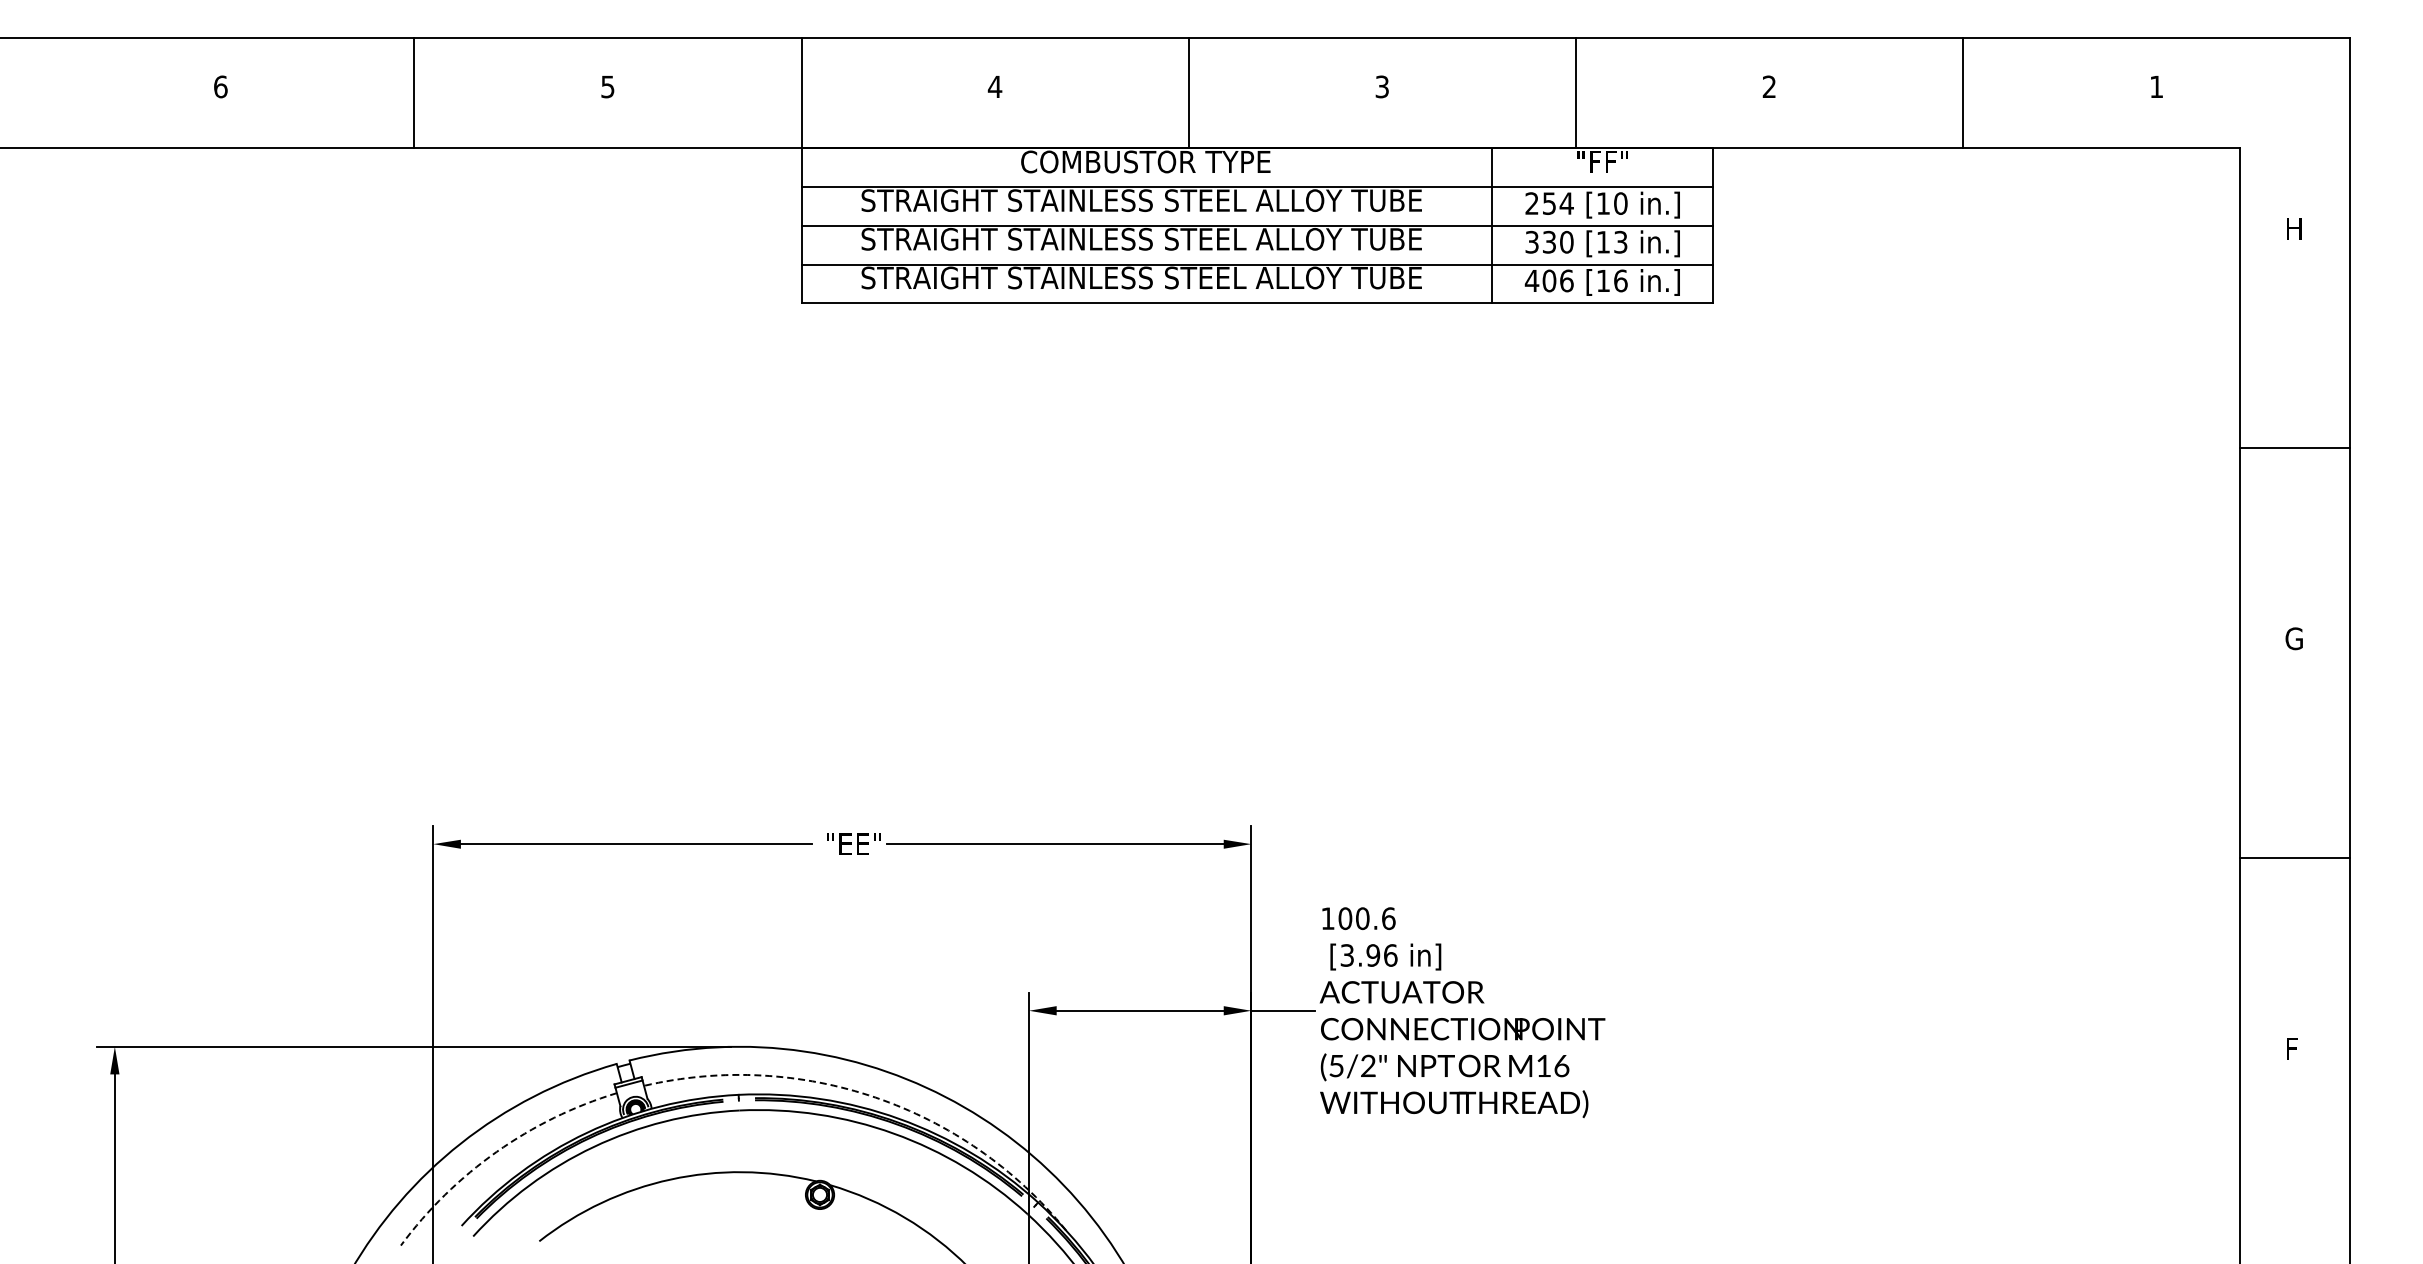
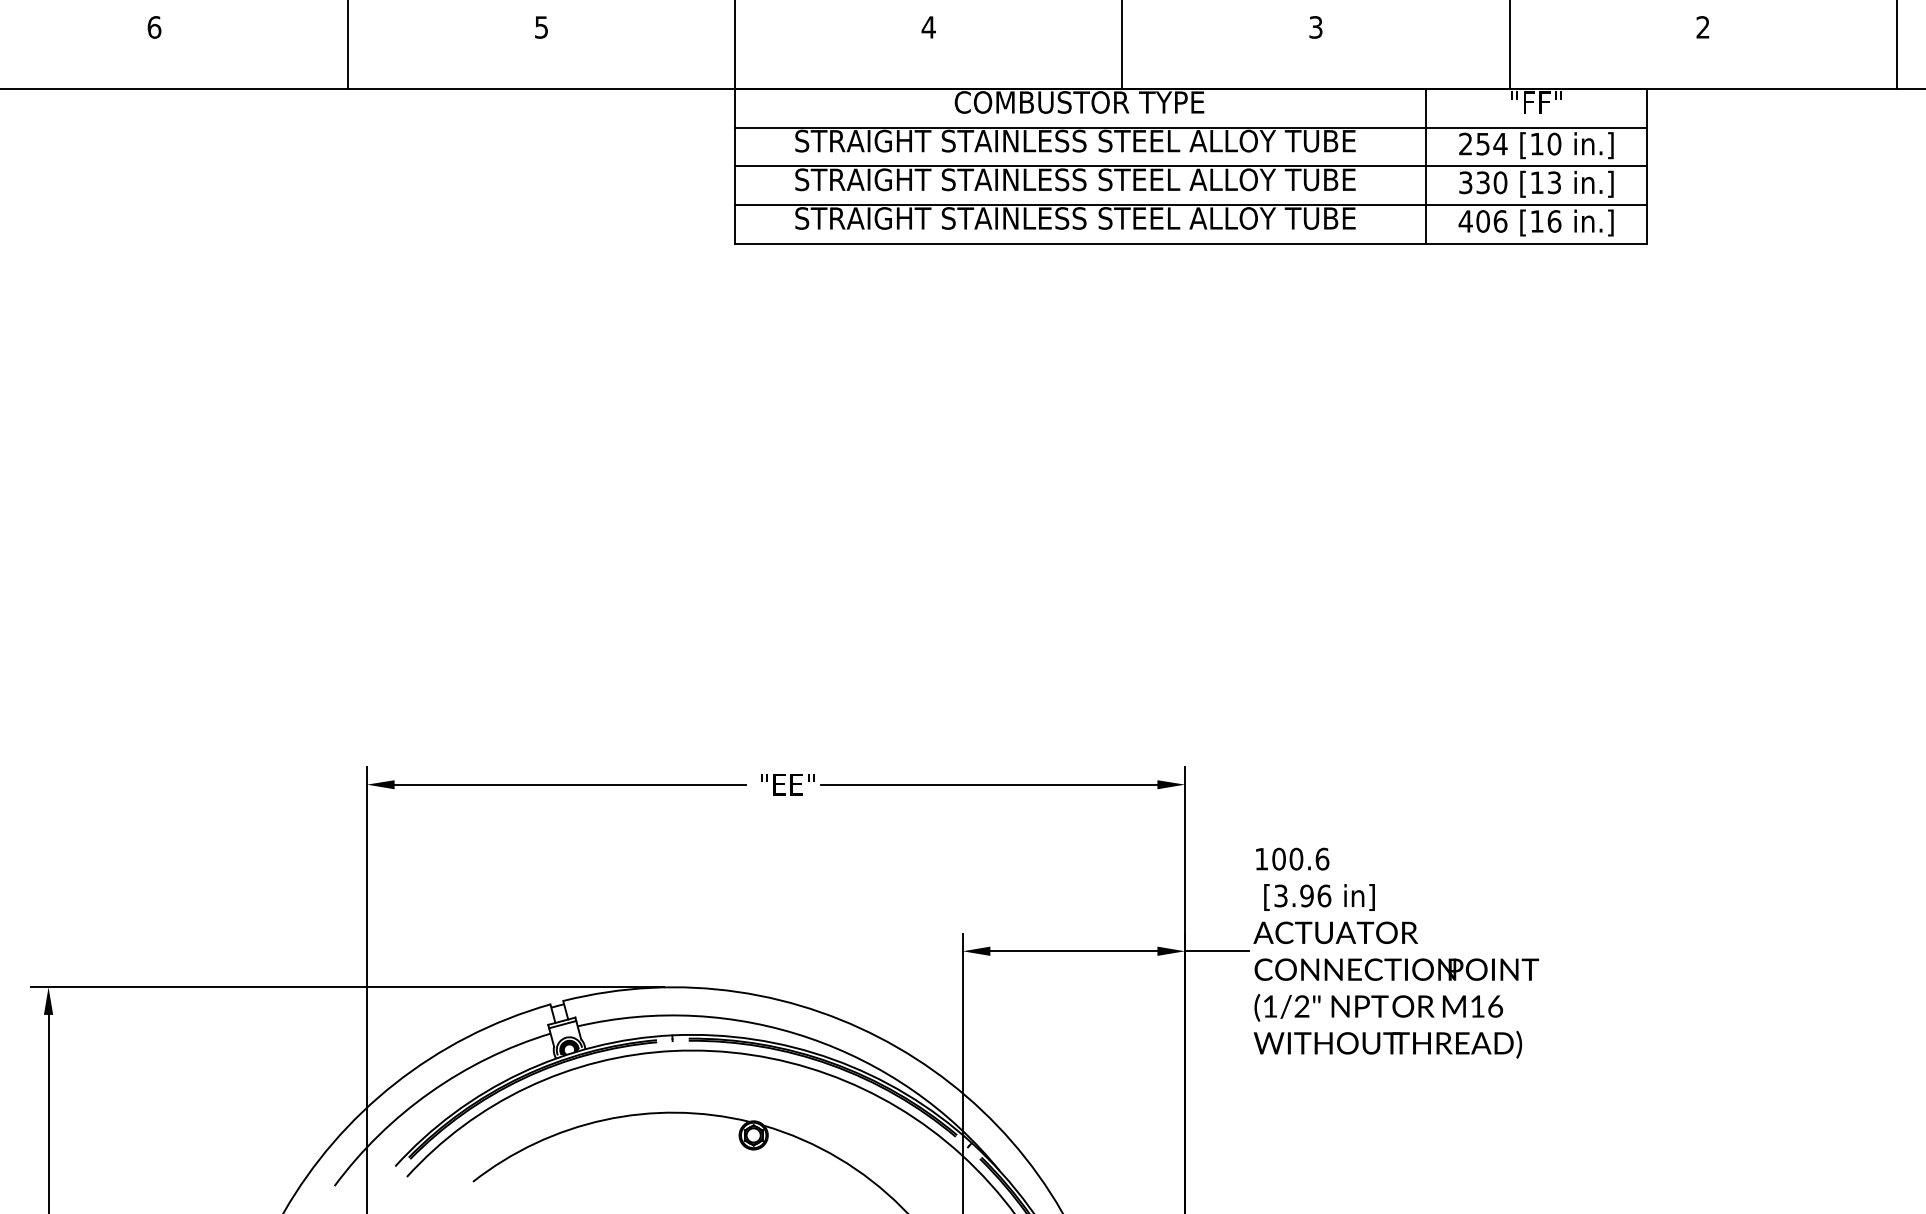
text: (1336, 1066) -> (1270, 1007), (5/2" -> (1/2"
arc: (875, 1097) -> (809, 1038), dashed -> solid
arc: (496, 1151) -> (430, 1092), dashed -> solid

